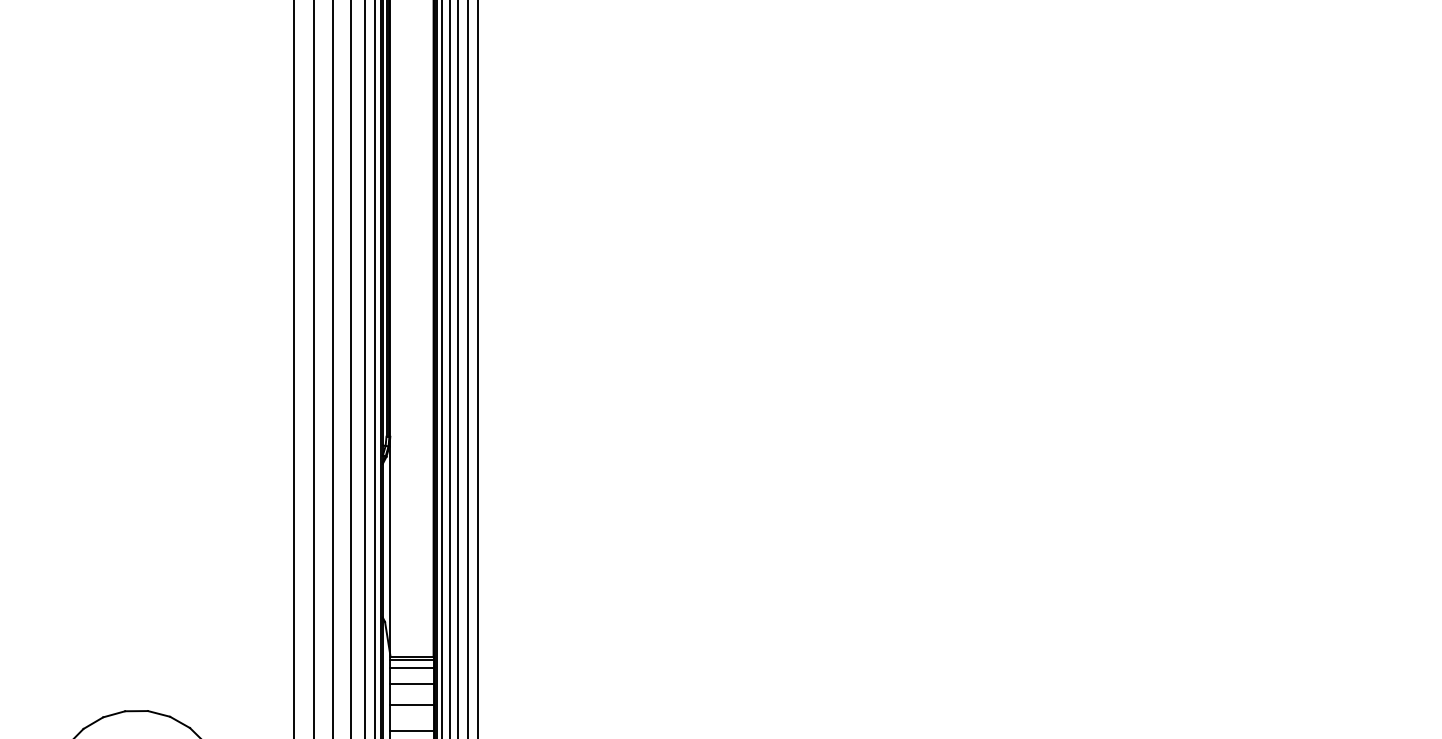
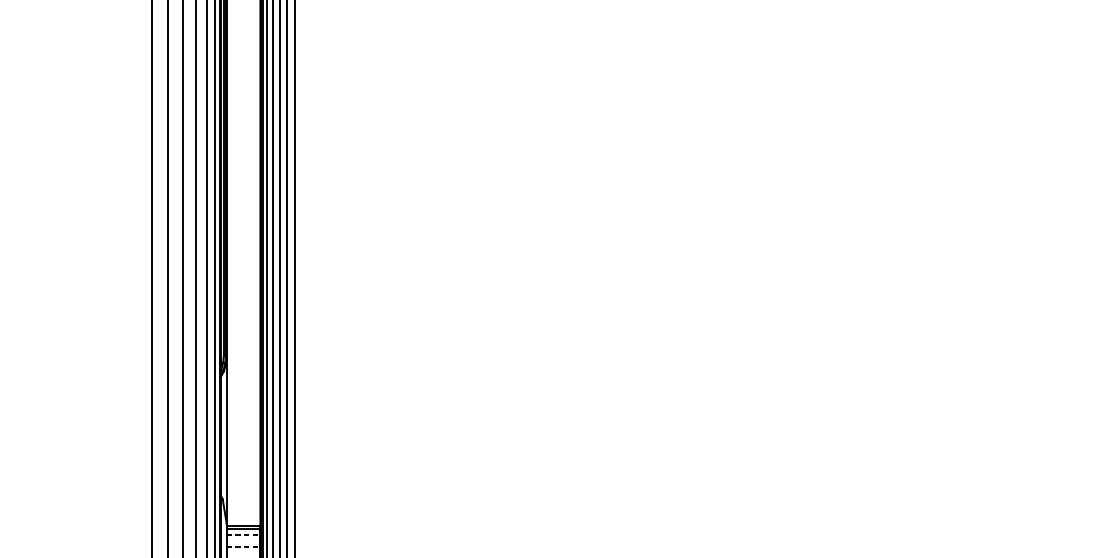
line: (412, 668) -> (244, 535), solid -> dashed
line: (412, 683) -> (244, 547), solid -> dashed

